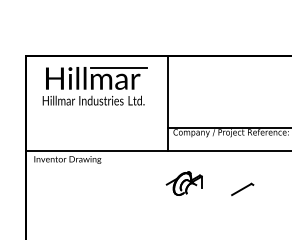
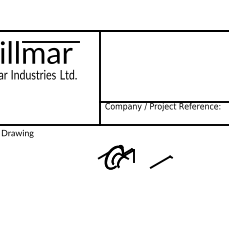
part: (242, 189) -> (161, 162), moved

